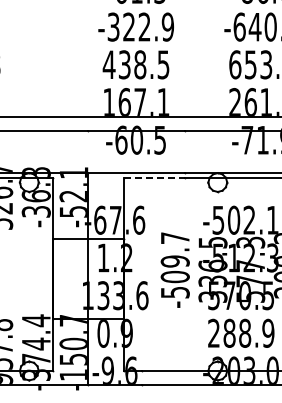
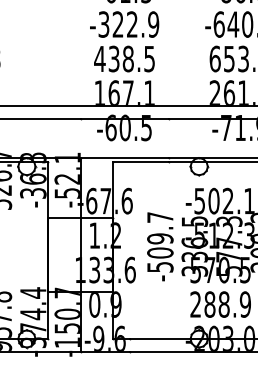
line: (154, 177) -> (141, 162), dashed -> solid

